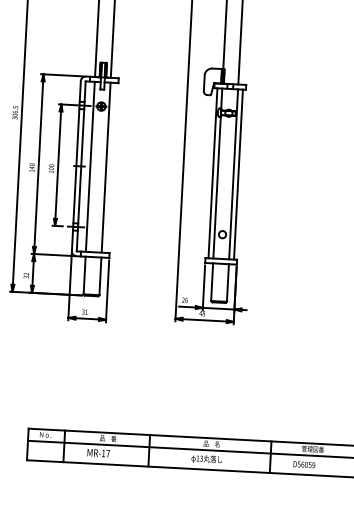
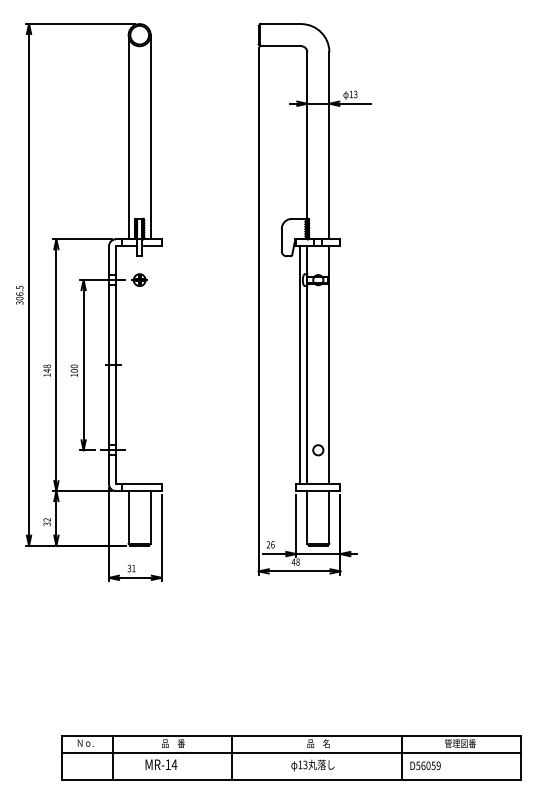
line: (90, 167) -> (128, 365), removed
line: (105, 167) -> (150, 365), removed
line: (238, 174) -> (336, 365), removed
text: (108, 453) -> (174, 764), MR-17 -> MR-14
text: (304, 464) -> (425, 765), moved

